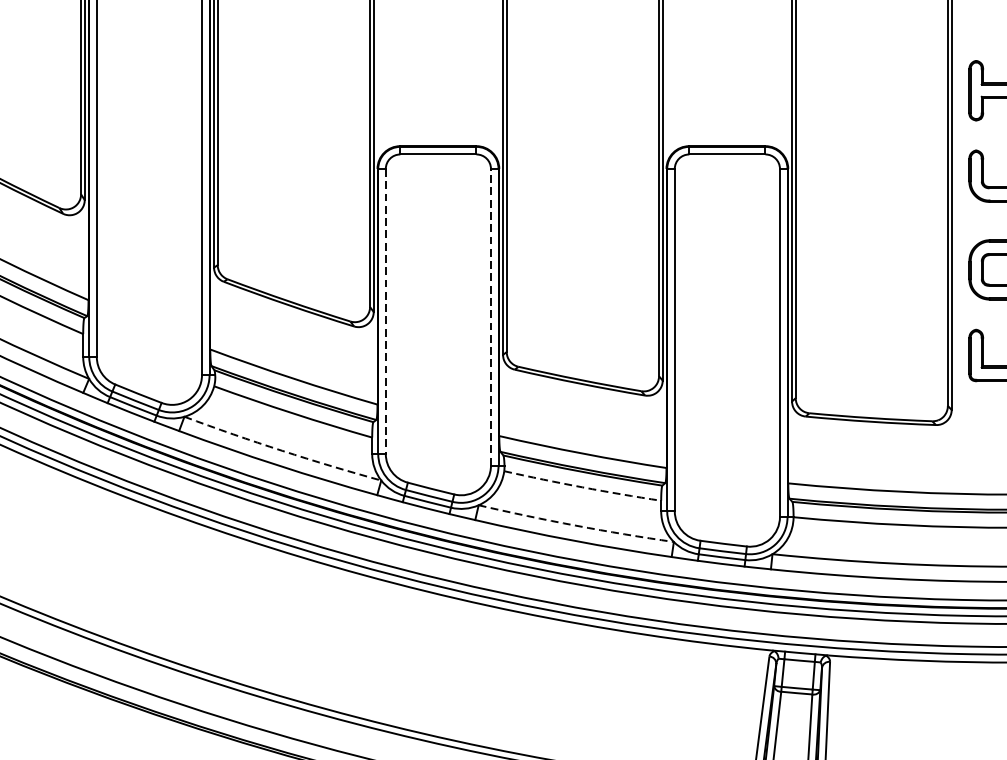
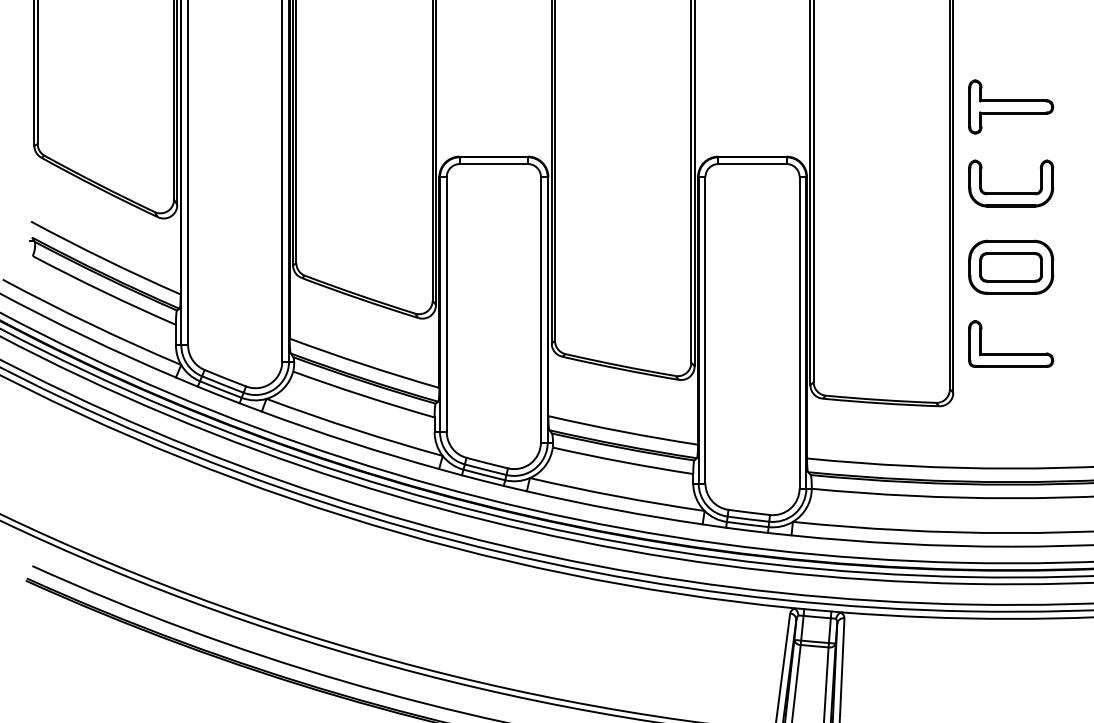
line: (385, 311) -> (446, 304), dashed -> solid
line: (490, 316) -> (540, 309), dashed -> solid
arc: (282, 451) -> (354, 429), dashed -> solid
arc: (582, 487) -> (622, 462), dashed -> solid
arc: (575, 525) -> (616, 496), dashed -> solid

